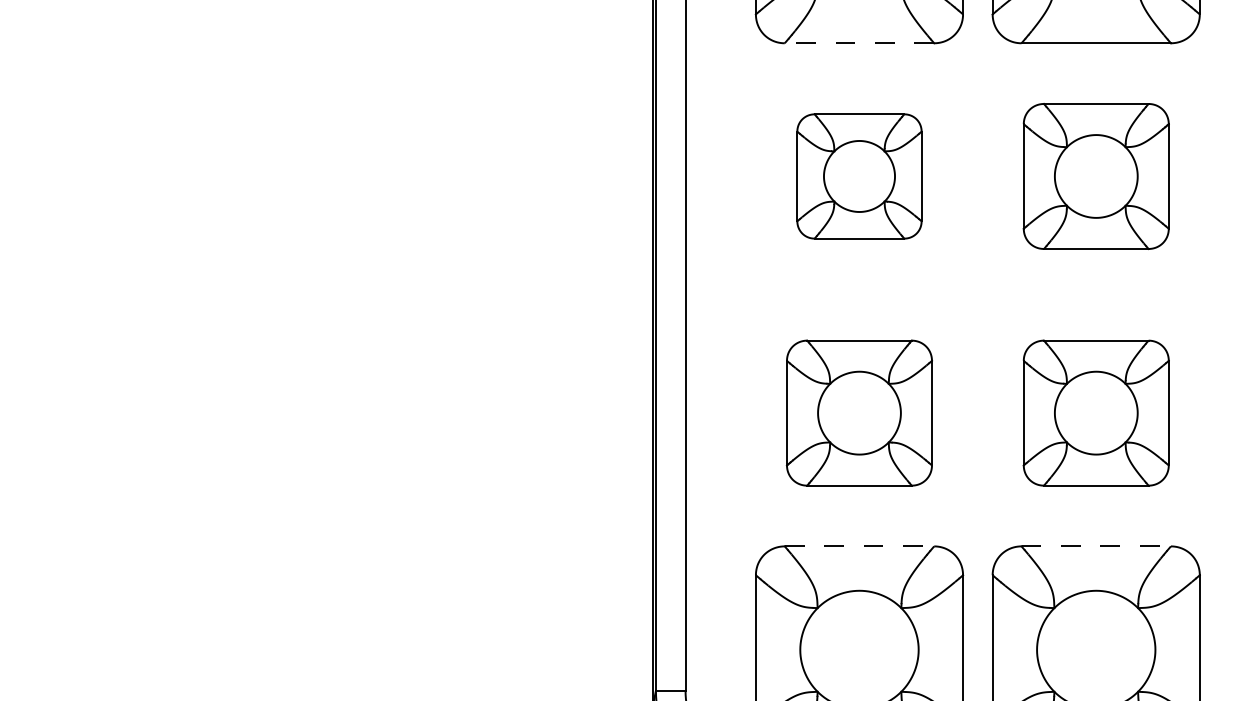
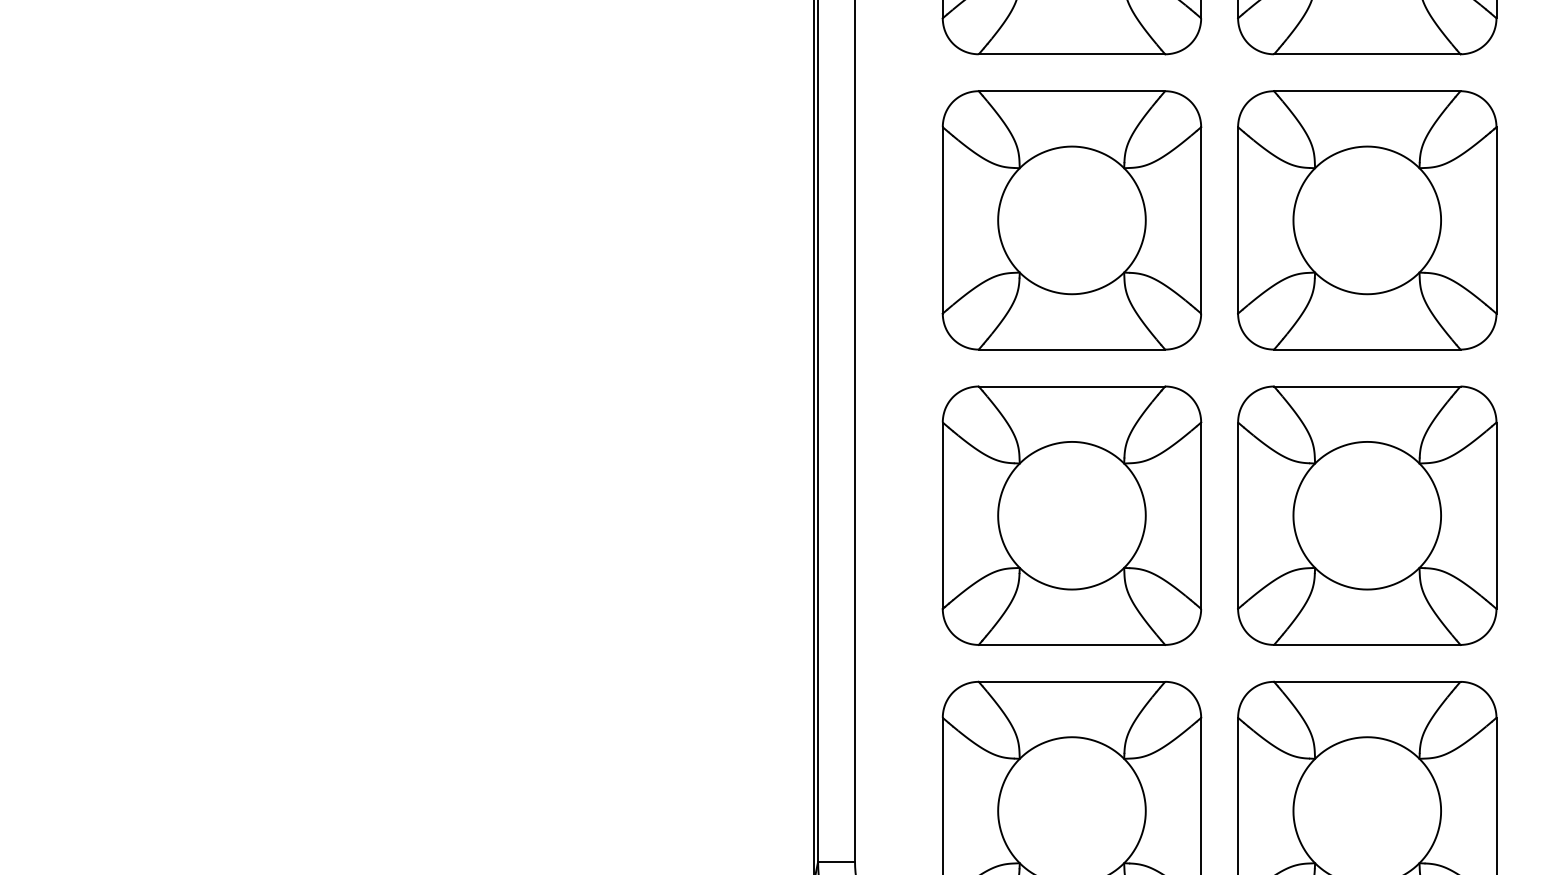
line: (859, 43) -> (1071, 54), dashed -> solid
part: (859, 176) -> (1071, 220), size x1.67
part: (1096, 176) -> (1367, 220), size x1.43
part: (859, 413) -> (1071, 515), size x1.43
part: (1096, 413) -> (1367, 515), size x1.43
line: (859, 546) -> (1072, 681), dashed -> solid
line: (1096, 546) -> (1367, 681), dashed -> solid

